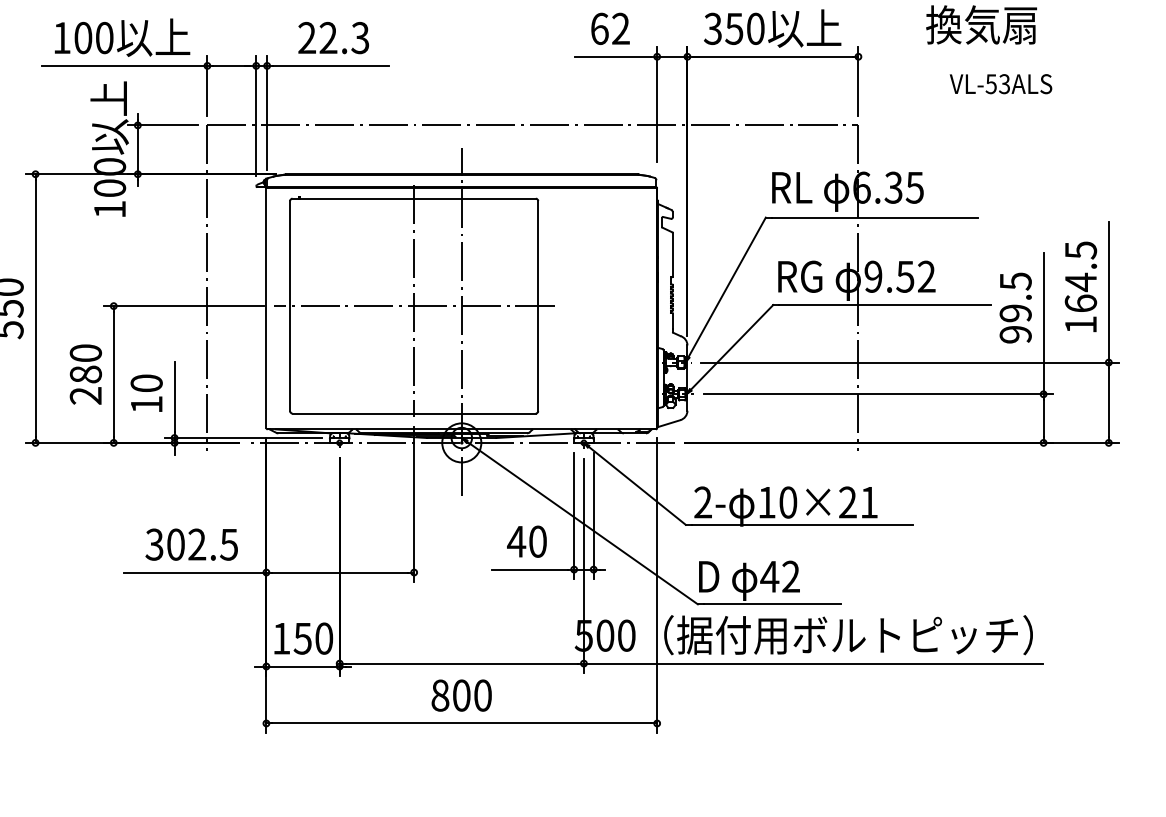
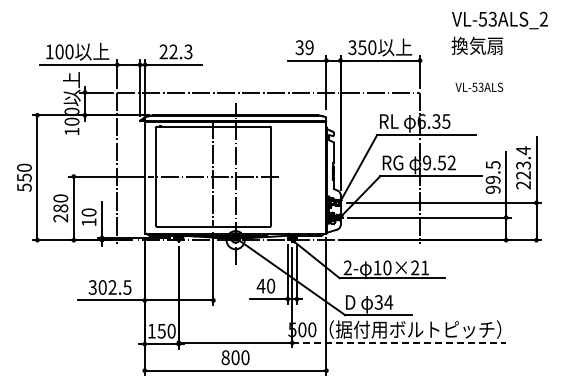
text: (609, 28) -> (304, 47), 62 -> 39
text: (1001, 82) -> (479, 86), moved
text: (1080, 286) -> (523, 167), 164.5 -> 223.4
text: (779, 576) -> (383, 302), 42 -> 34
line: (814, 662) -> (399, 342), solid -> dashed

